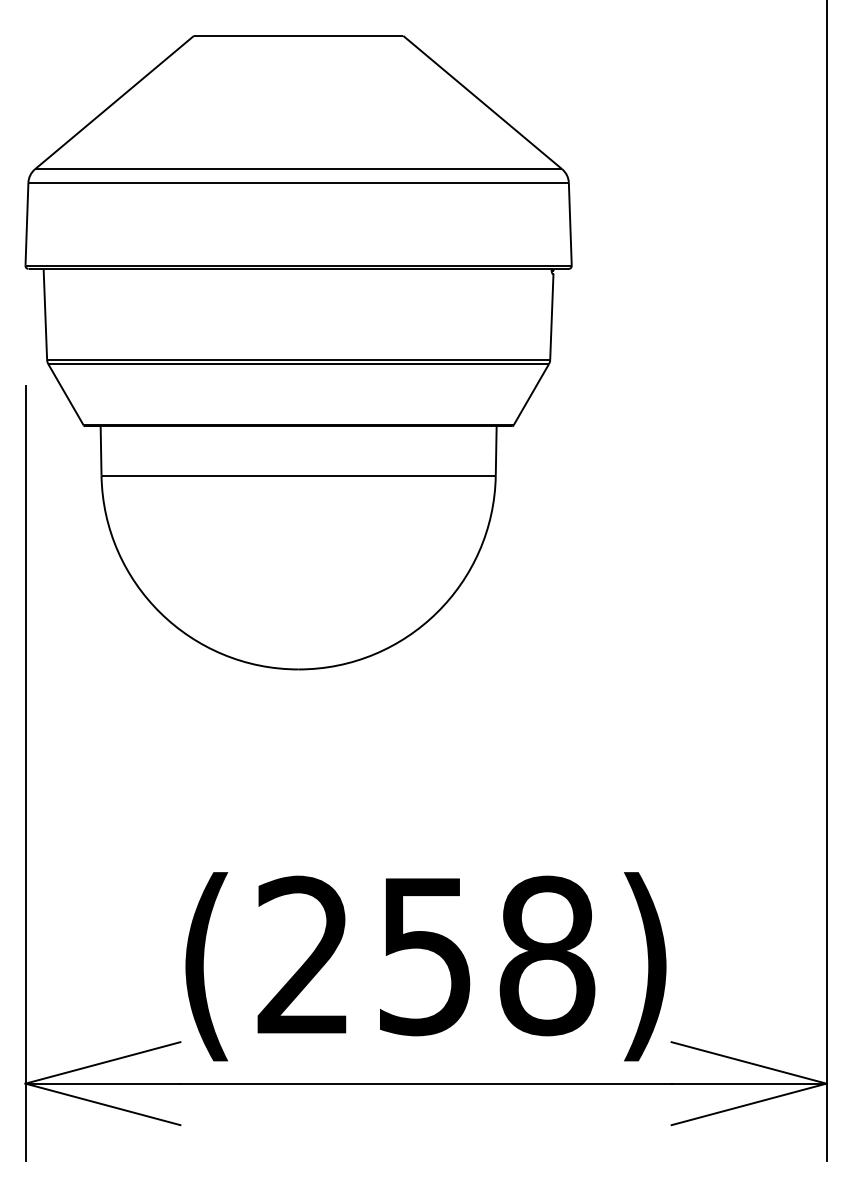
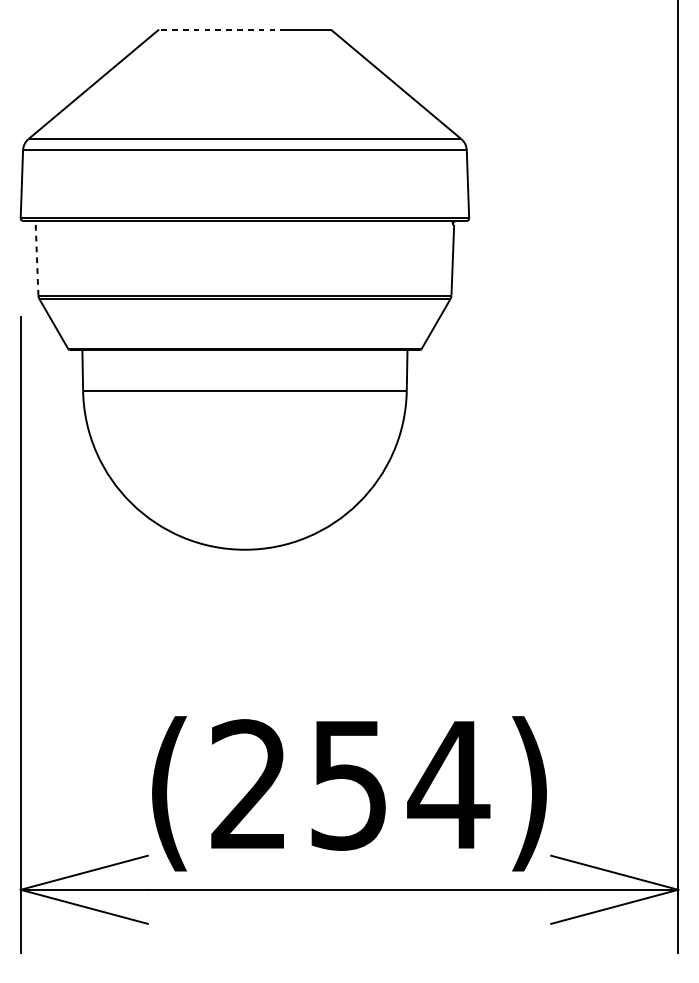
line: (270, 35) -> (221, 29), solid -> dashed
line: (45, 314) -> (37, 258), solid -> dashed
text: (546, 955) -> (448, 784), (258) -> (254)

